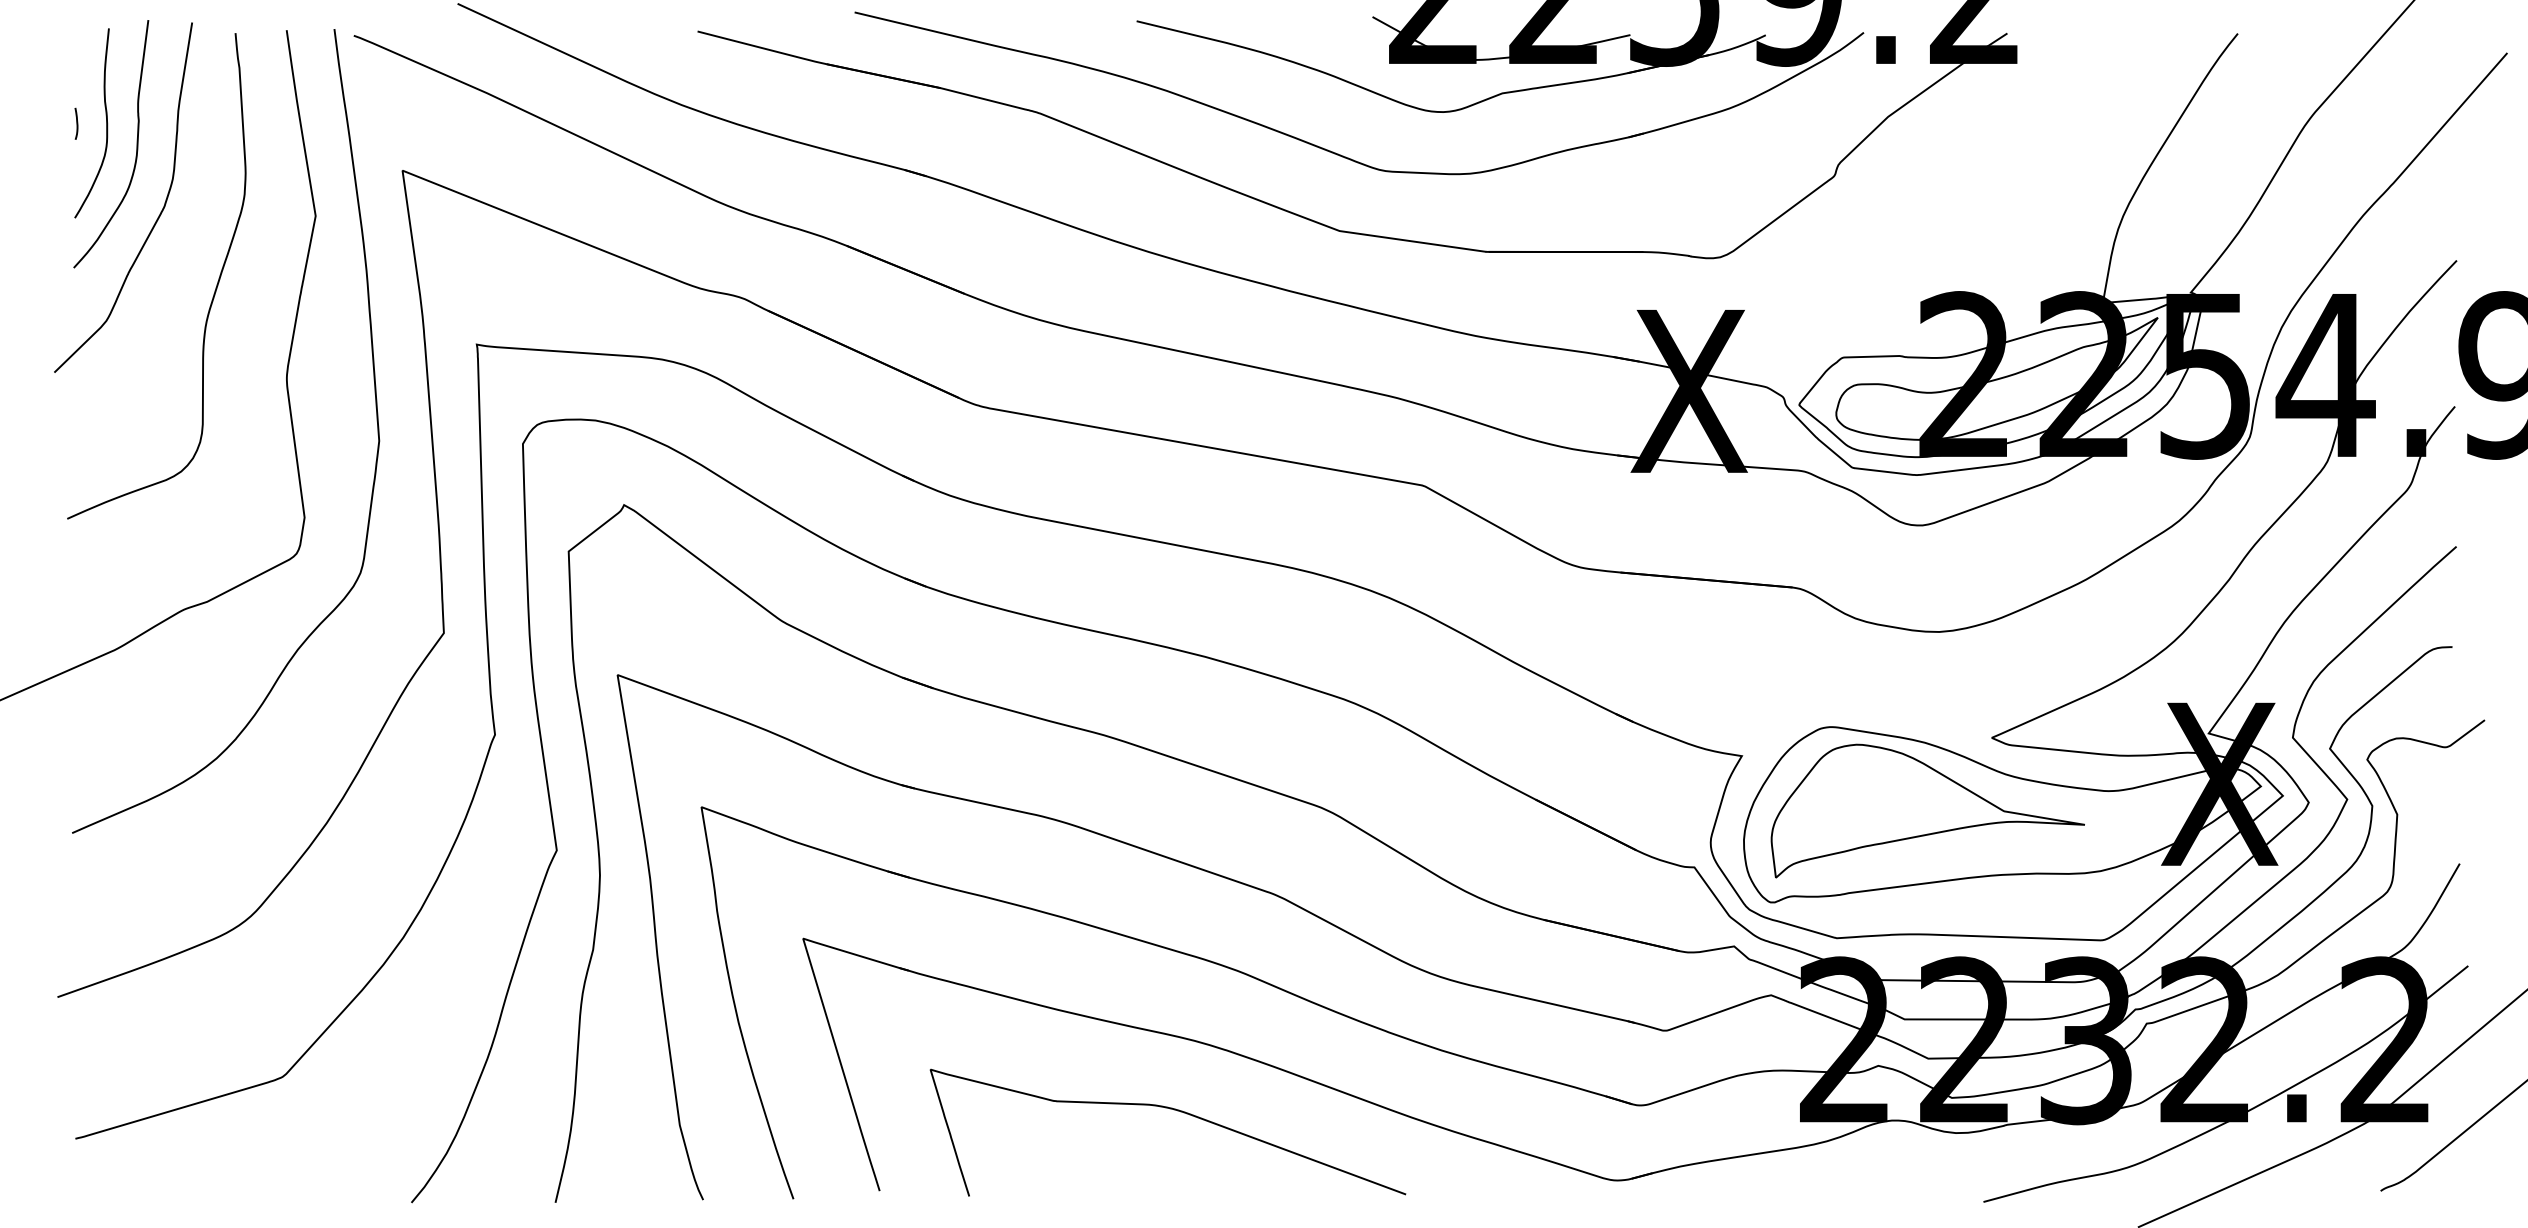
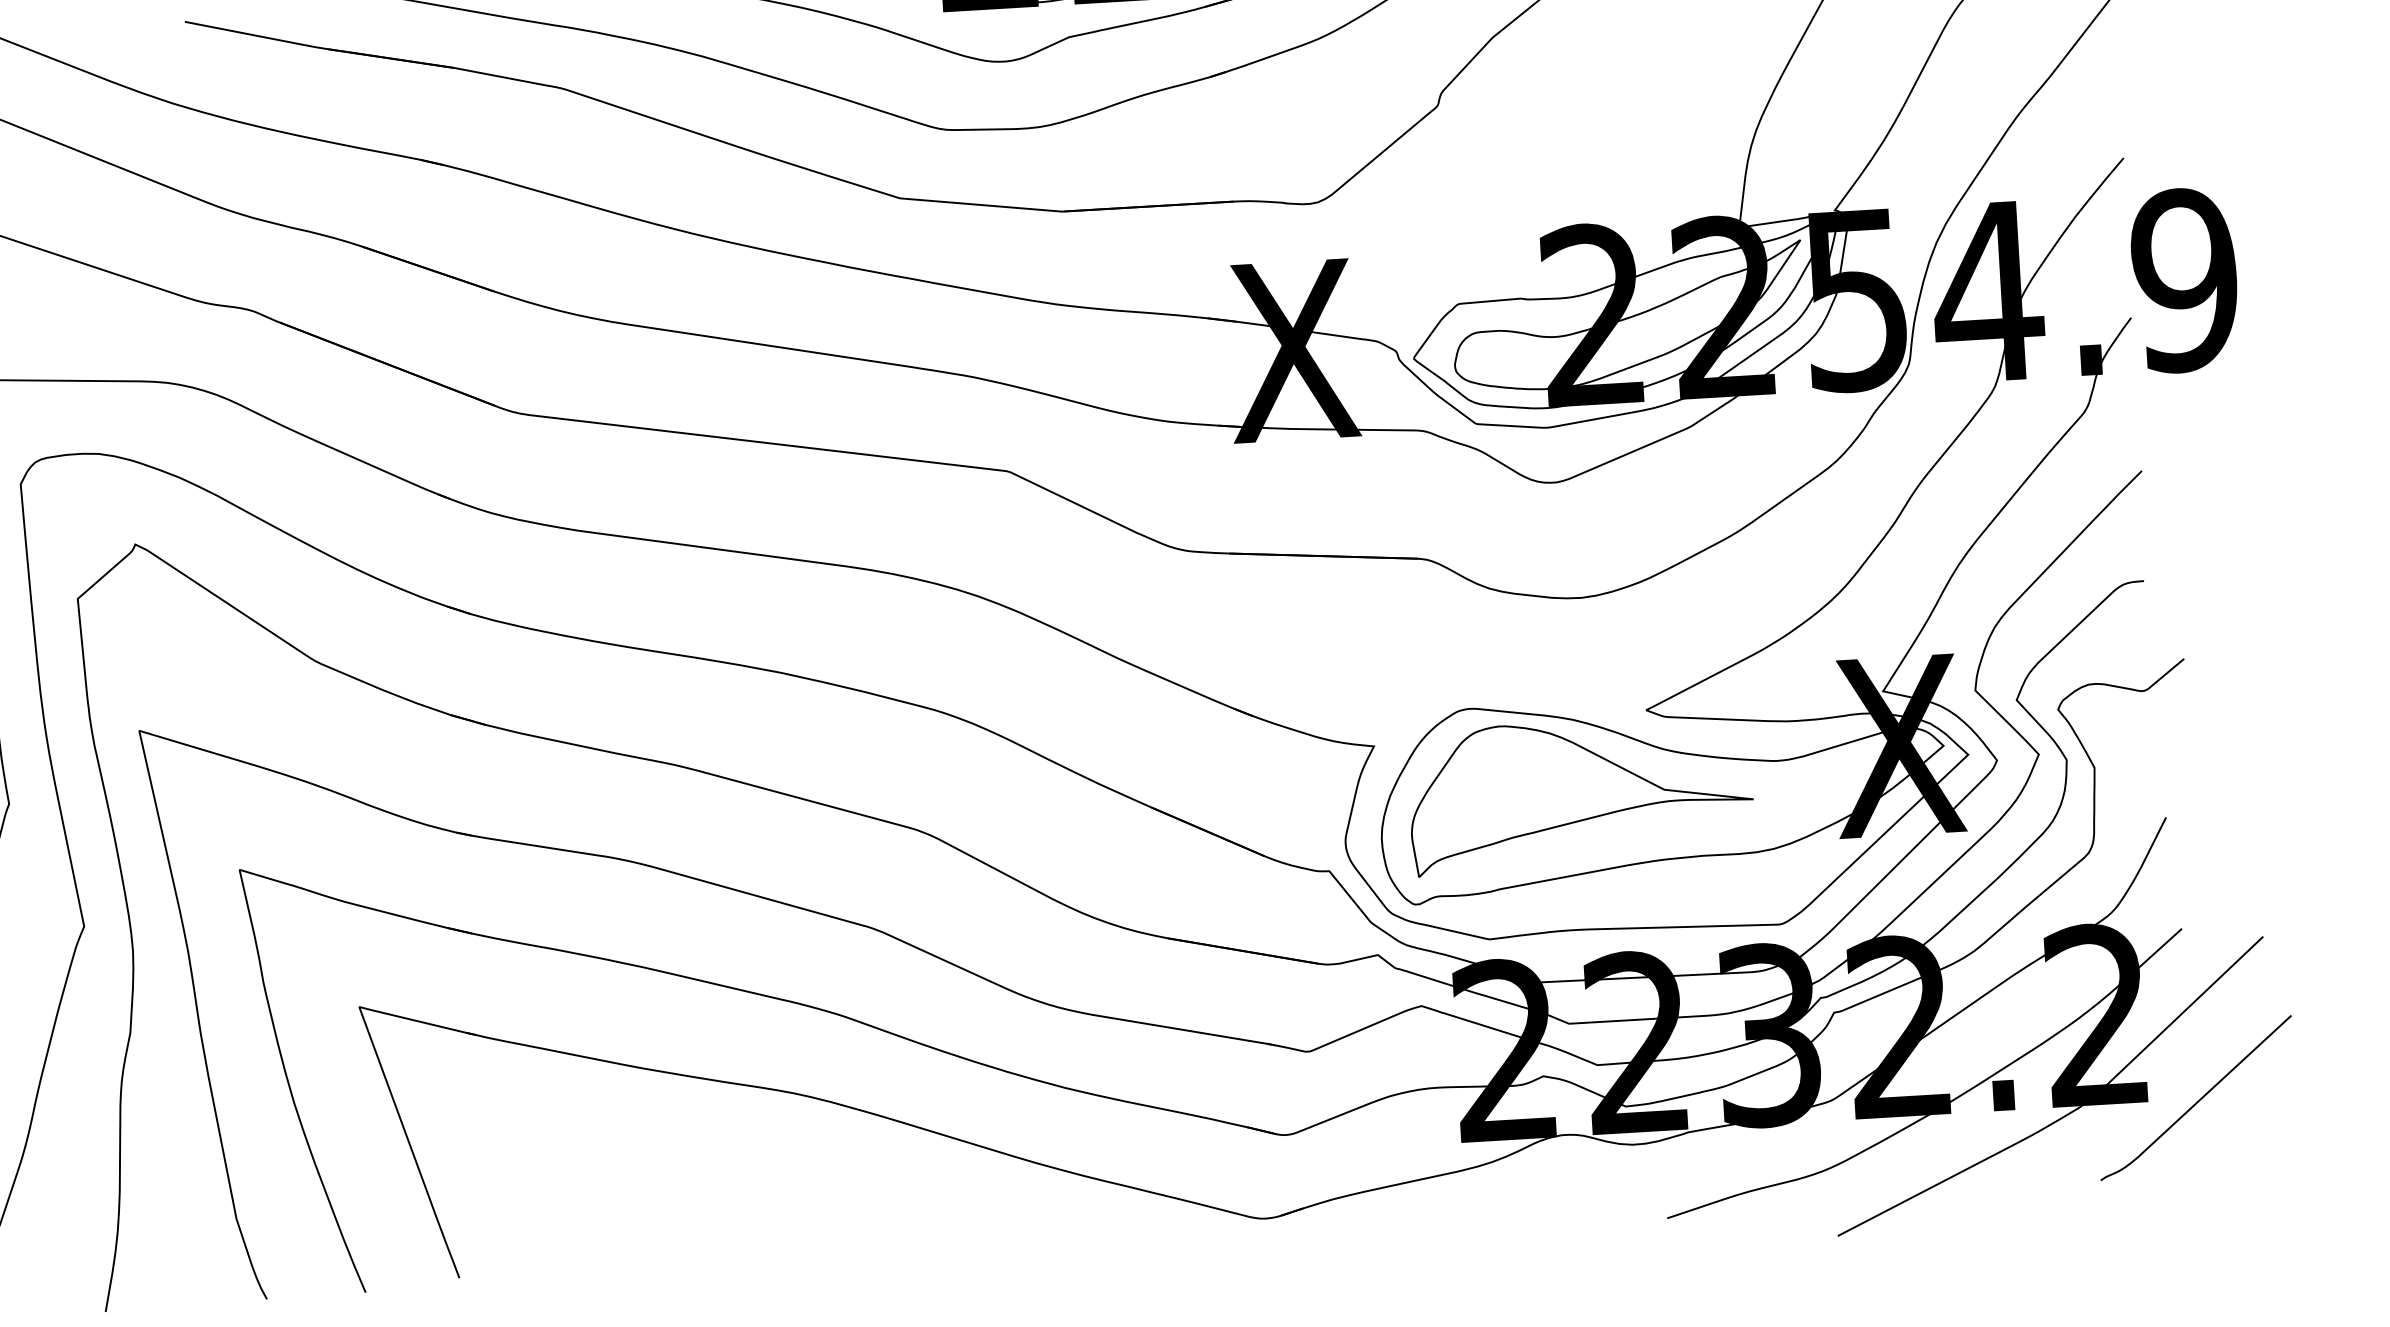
curve: (1174, 1110) -> (776, 1170), removed

